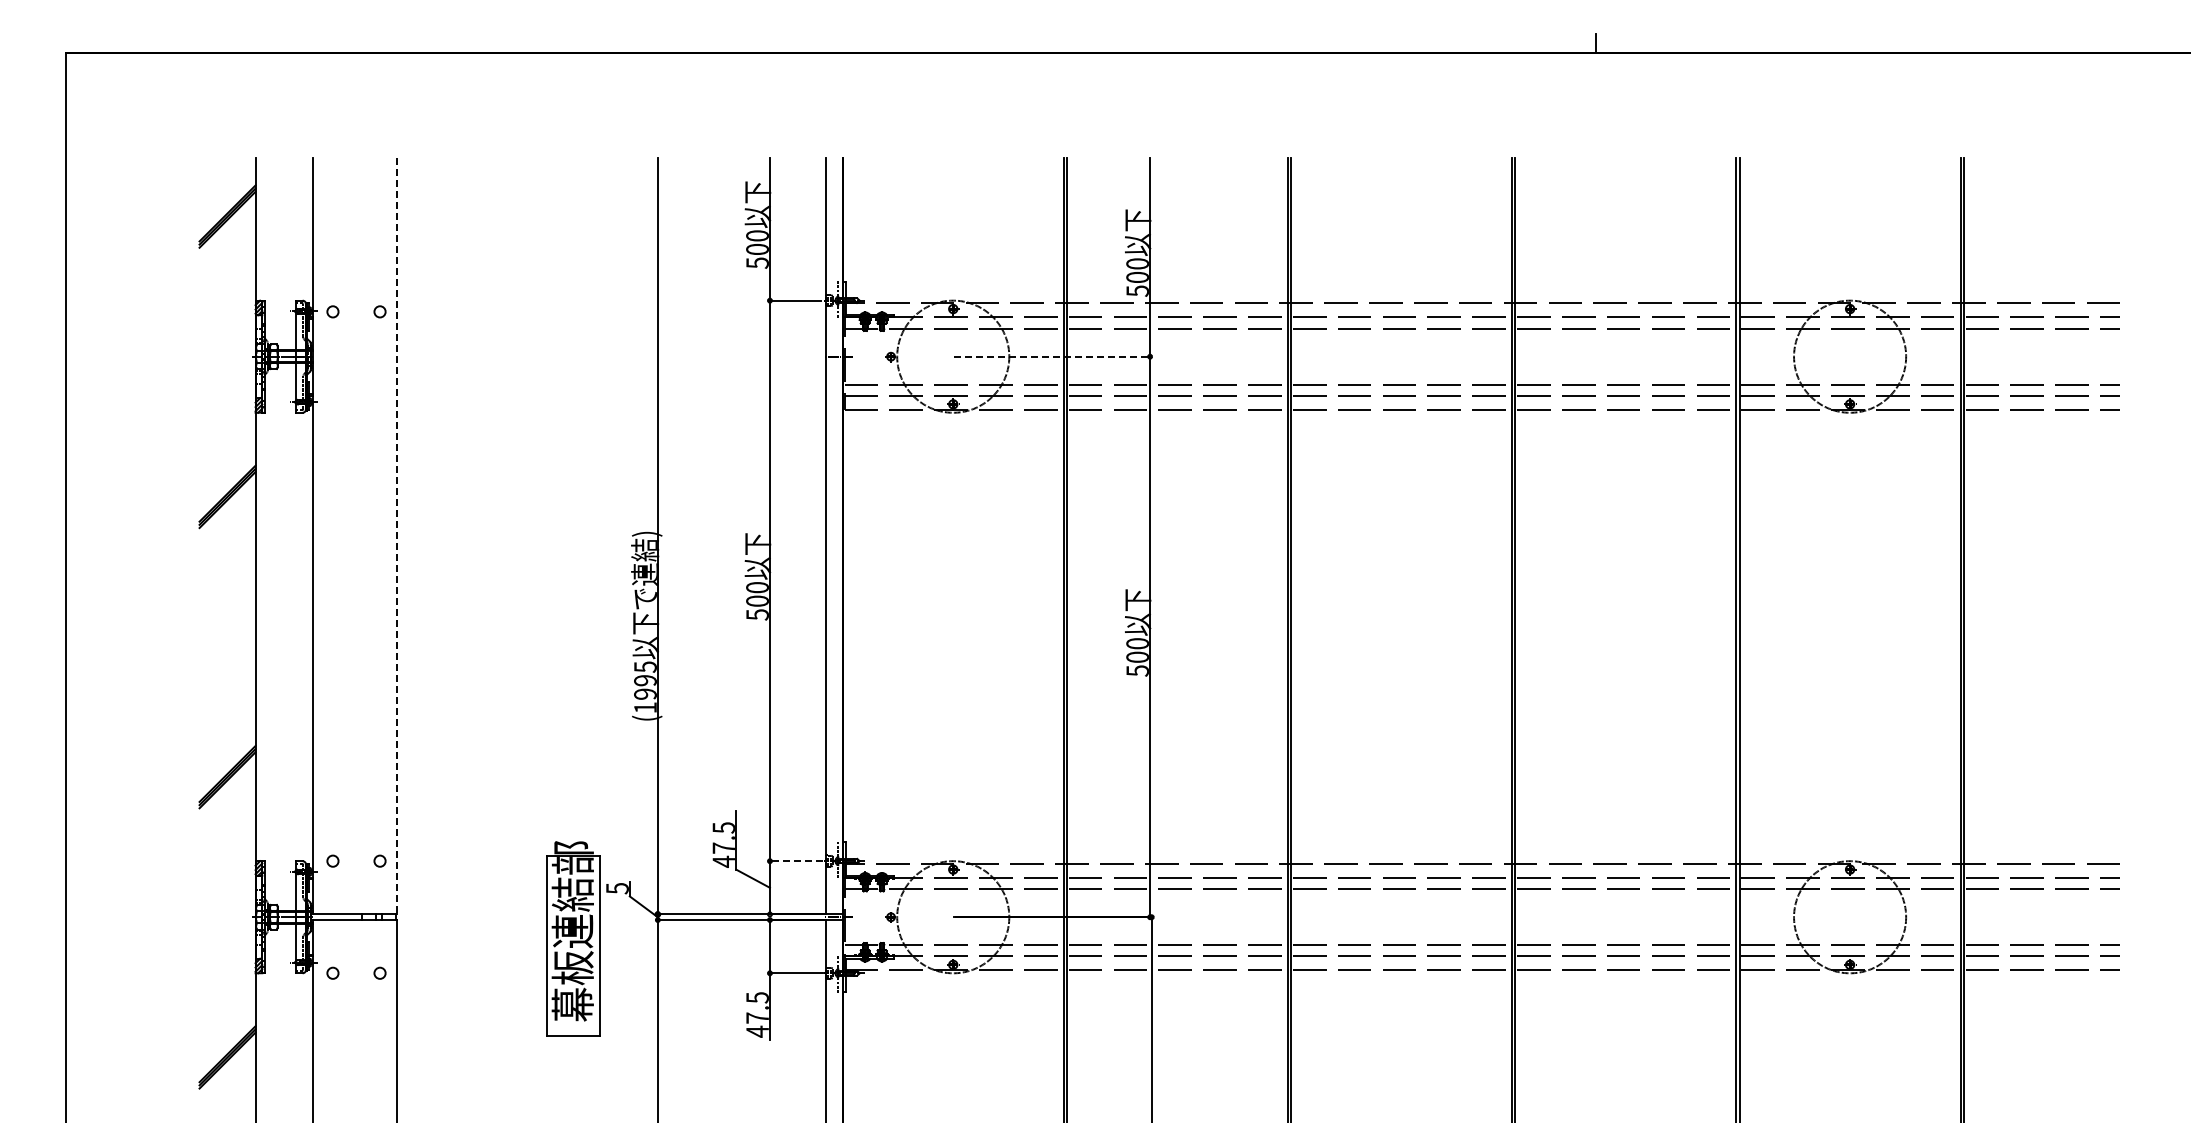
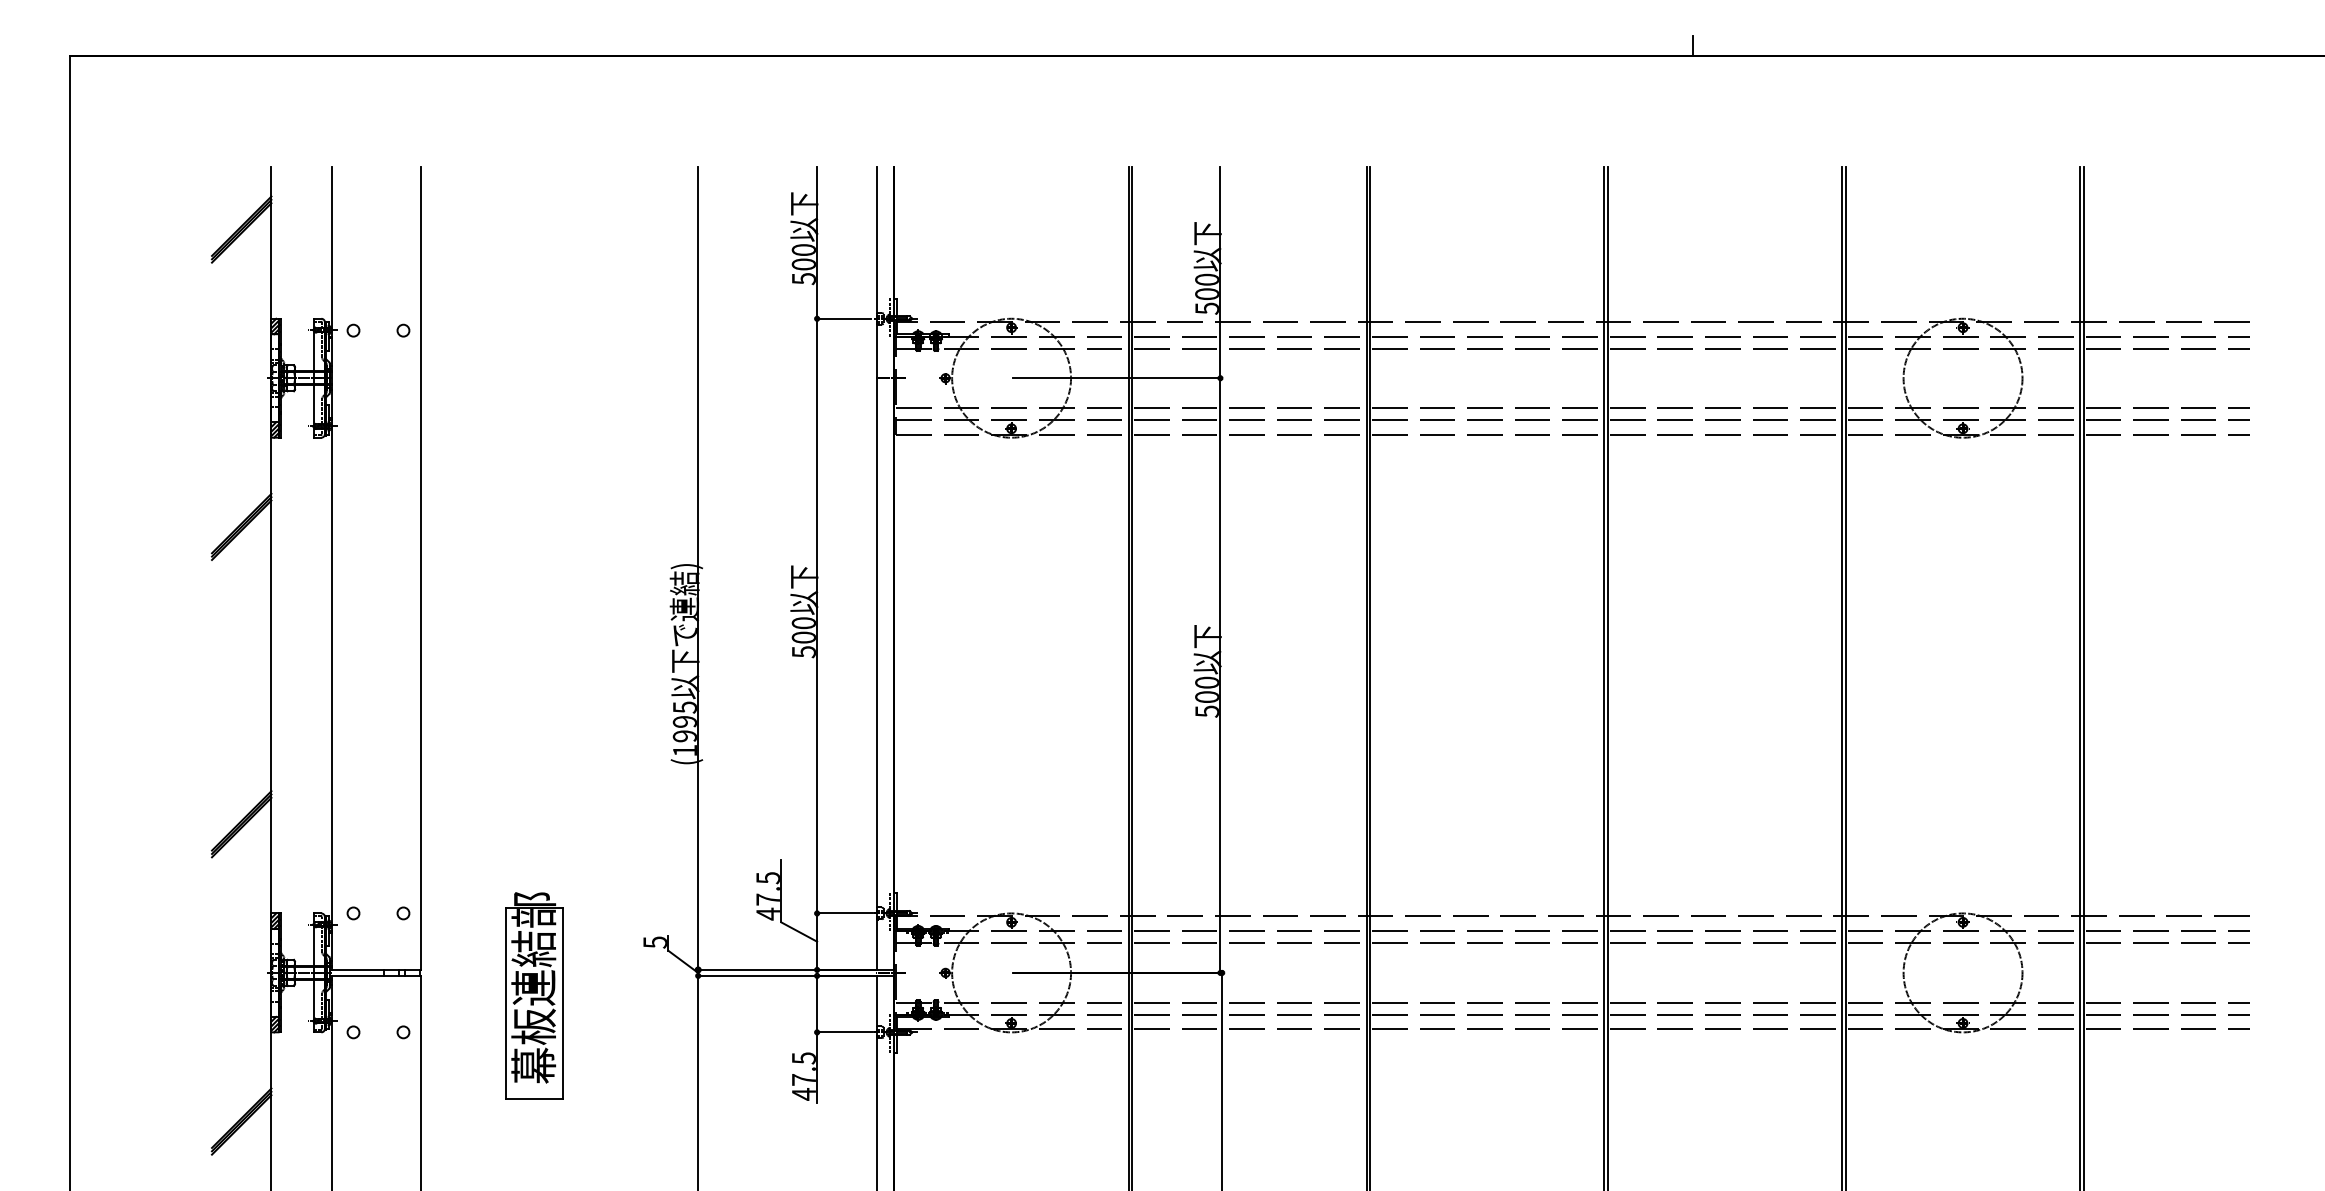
line: (1053, 356) -> (1117, 378), dashed -> solid
line: (396, 536) -> (420, 568), dashed -> solid
line: (795, 861) -> (844, 913), dashed -> solid
part: (573, 938) -> (534, 995), moved

